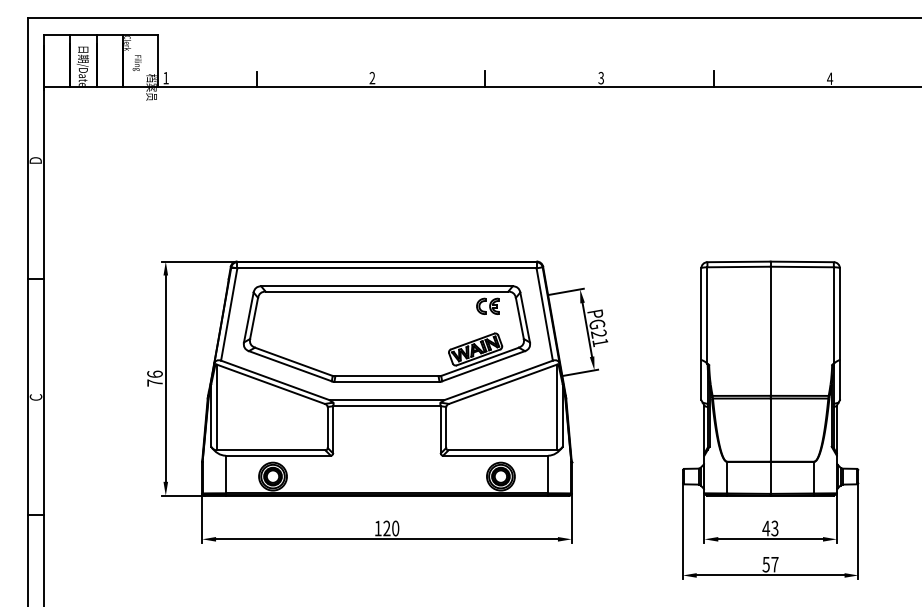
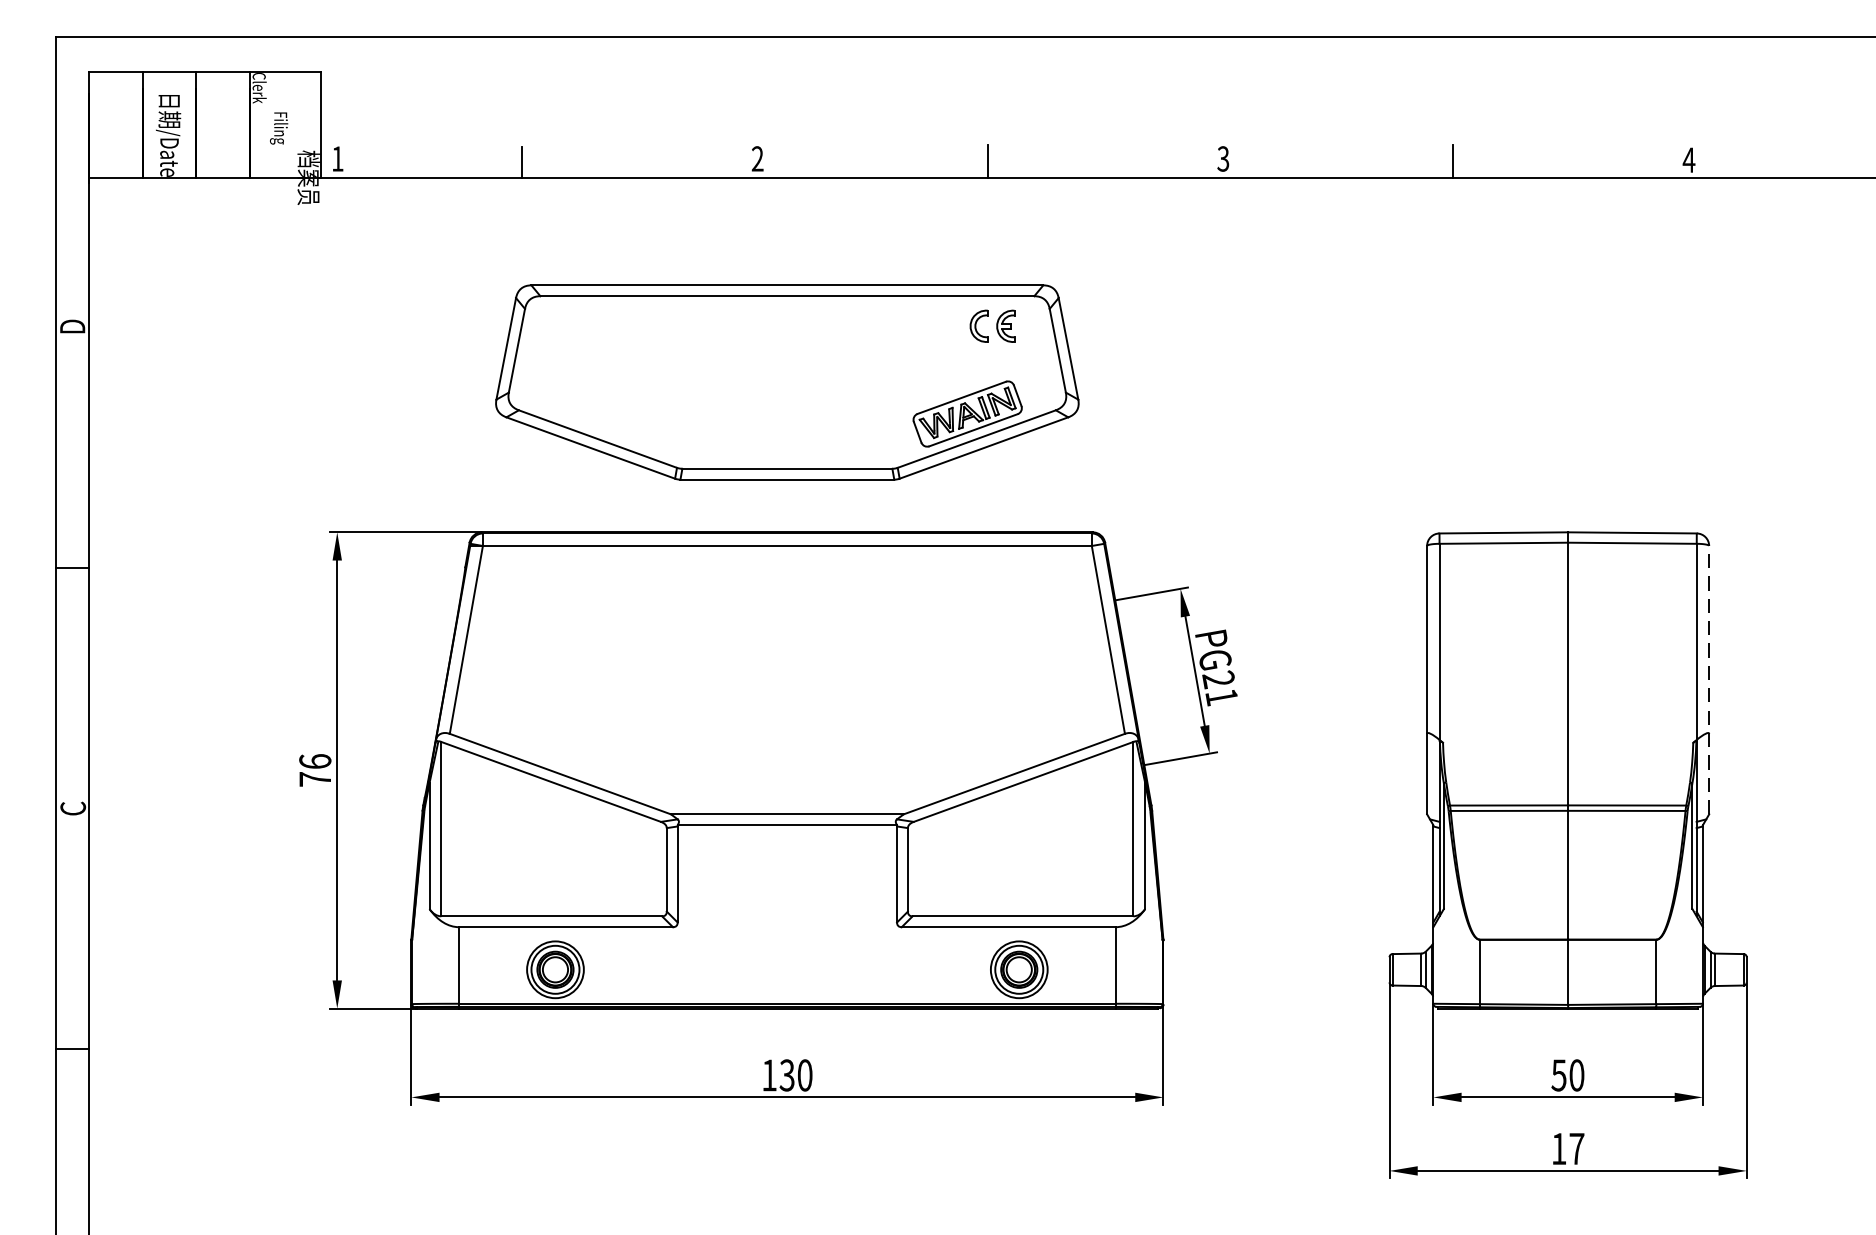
part: (386, 333) -> (786, 381), moved
line: (839, 334) -> (1708, 680), solid -> dashed
text: (386, 528) -> (786, 1075), 120 -> 130
text: (770, 528) -> (1567, 1075), 43 -> 50
text: (765, 564) -> (1557, 1148), 57 -> 17

